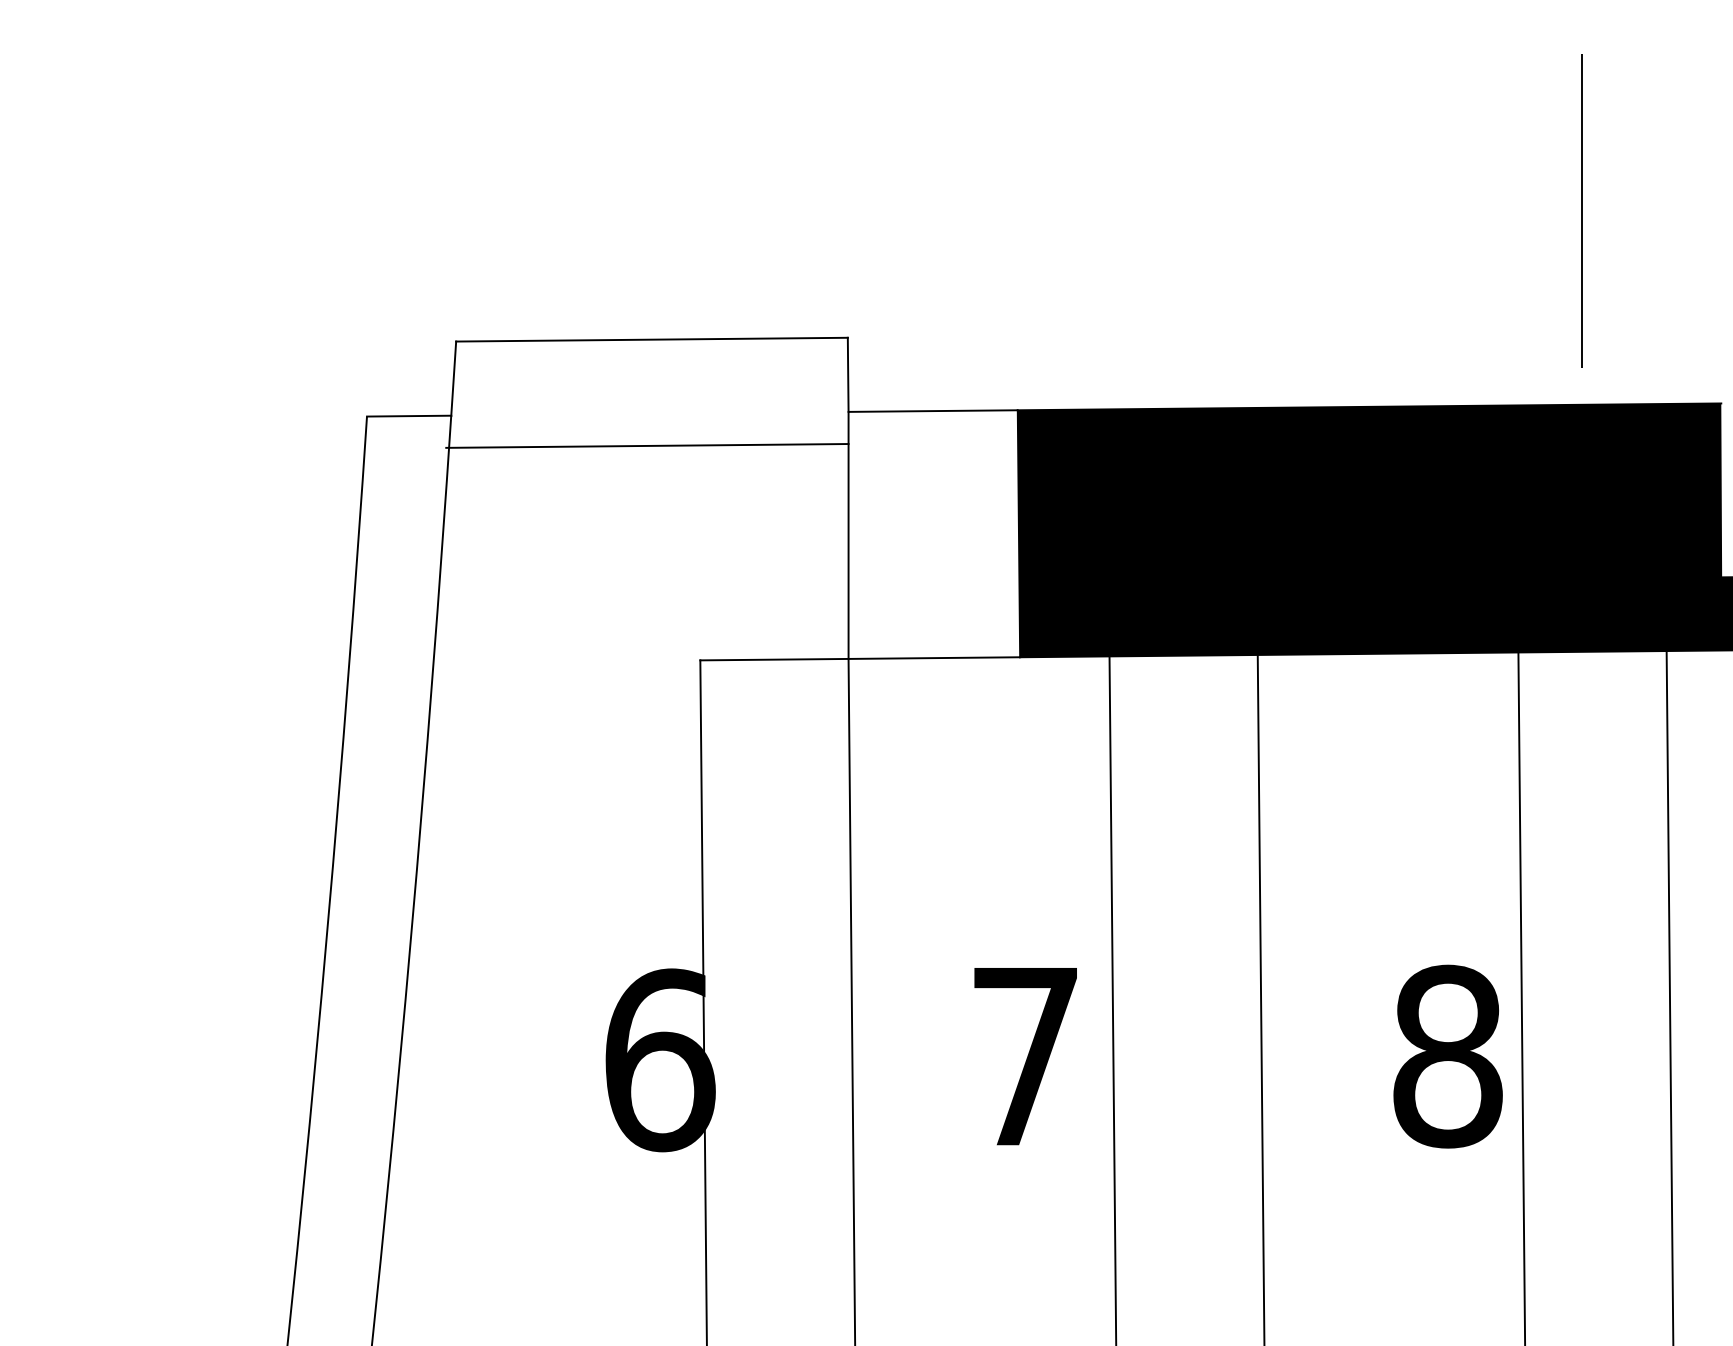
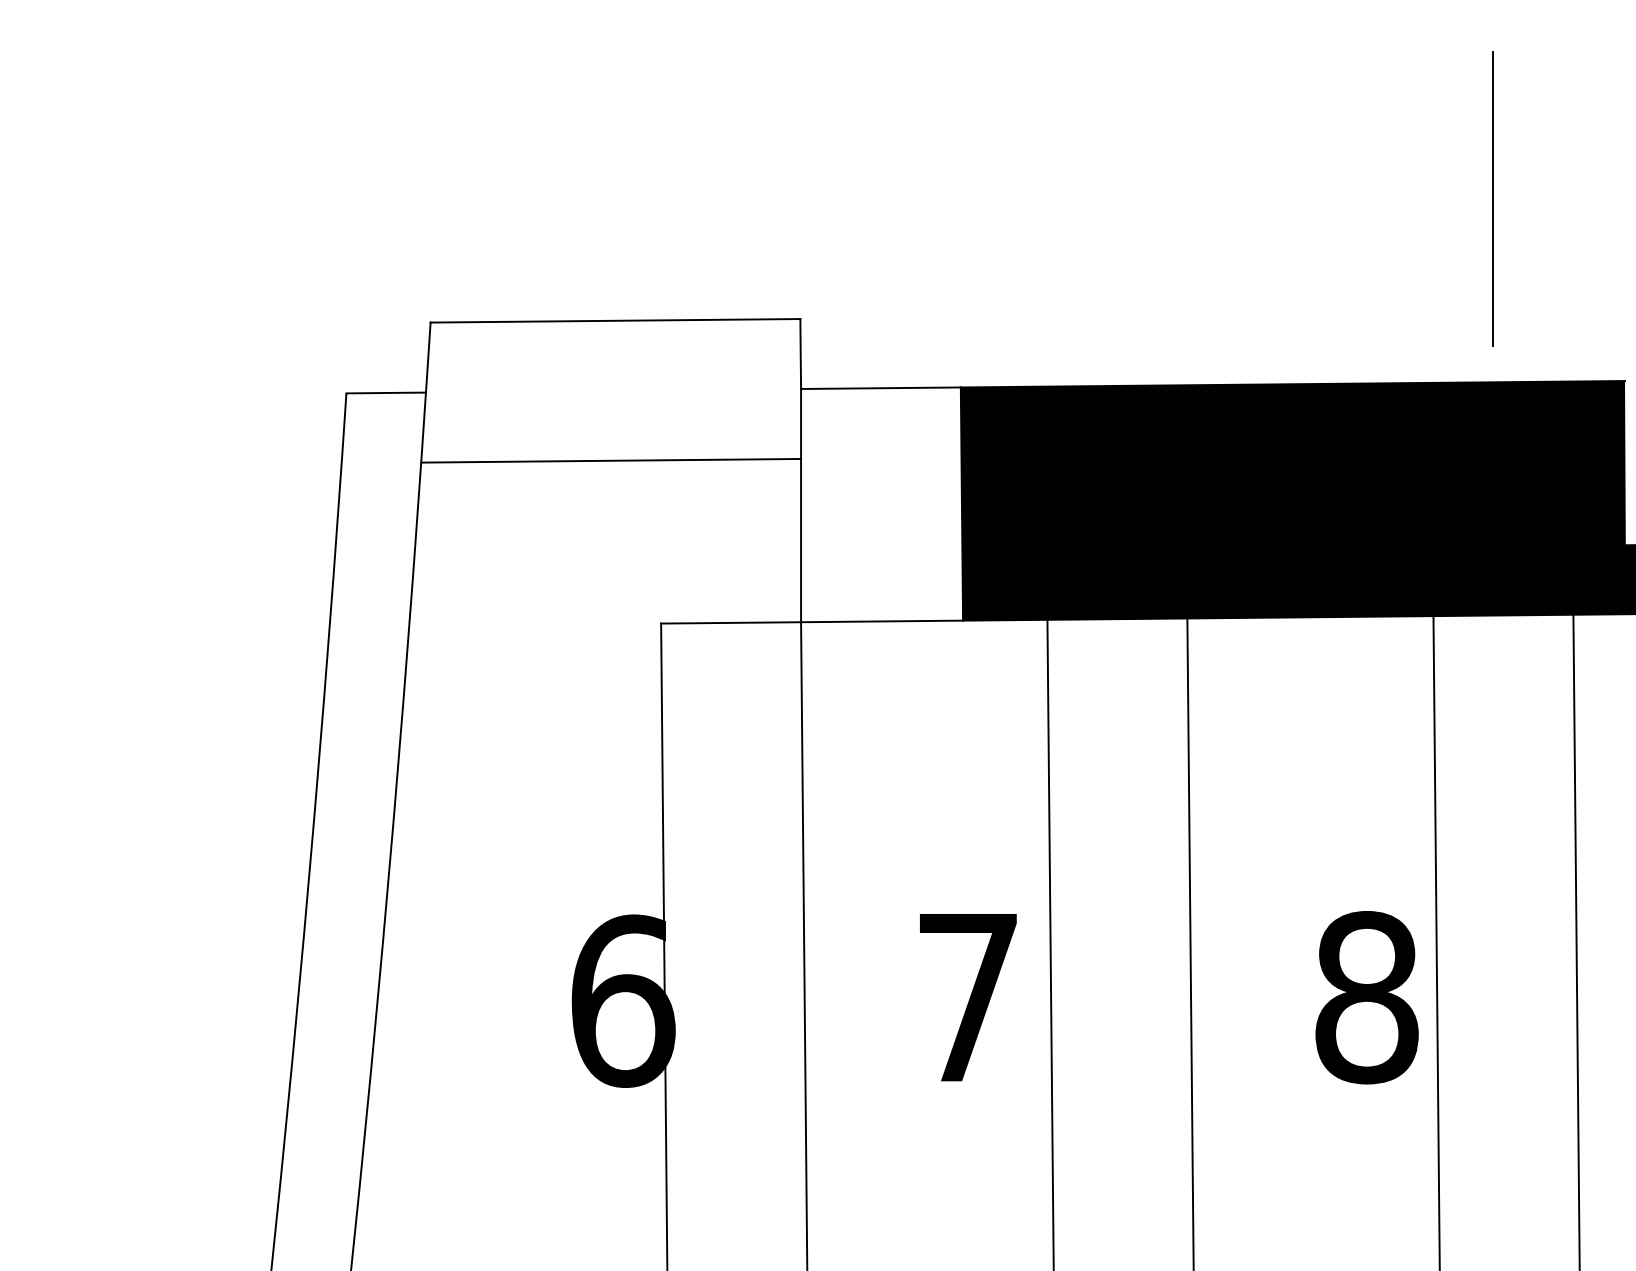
line: (647, 445) -> (611, 460), moved

